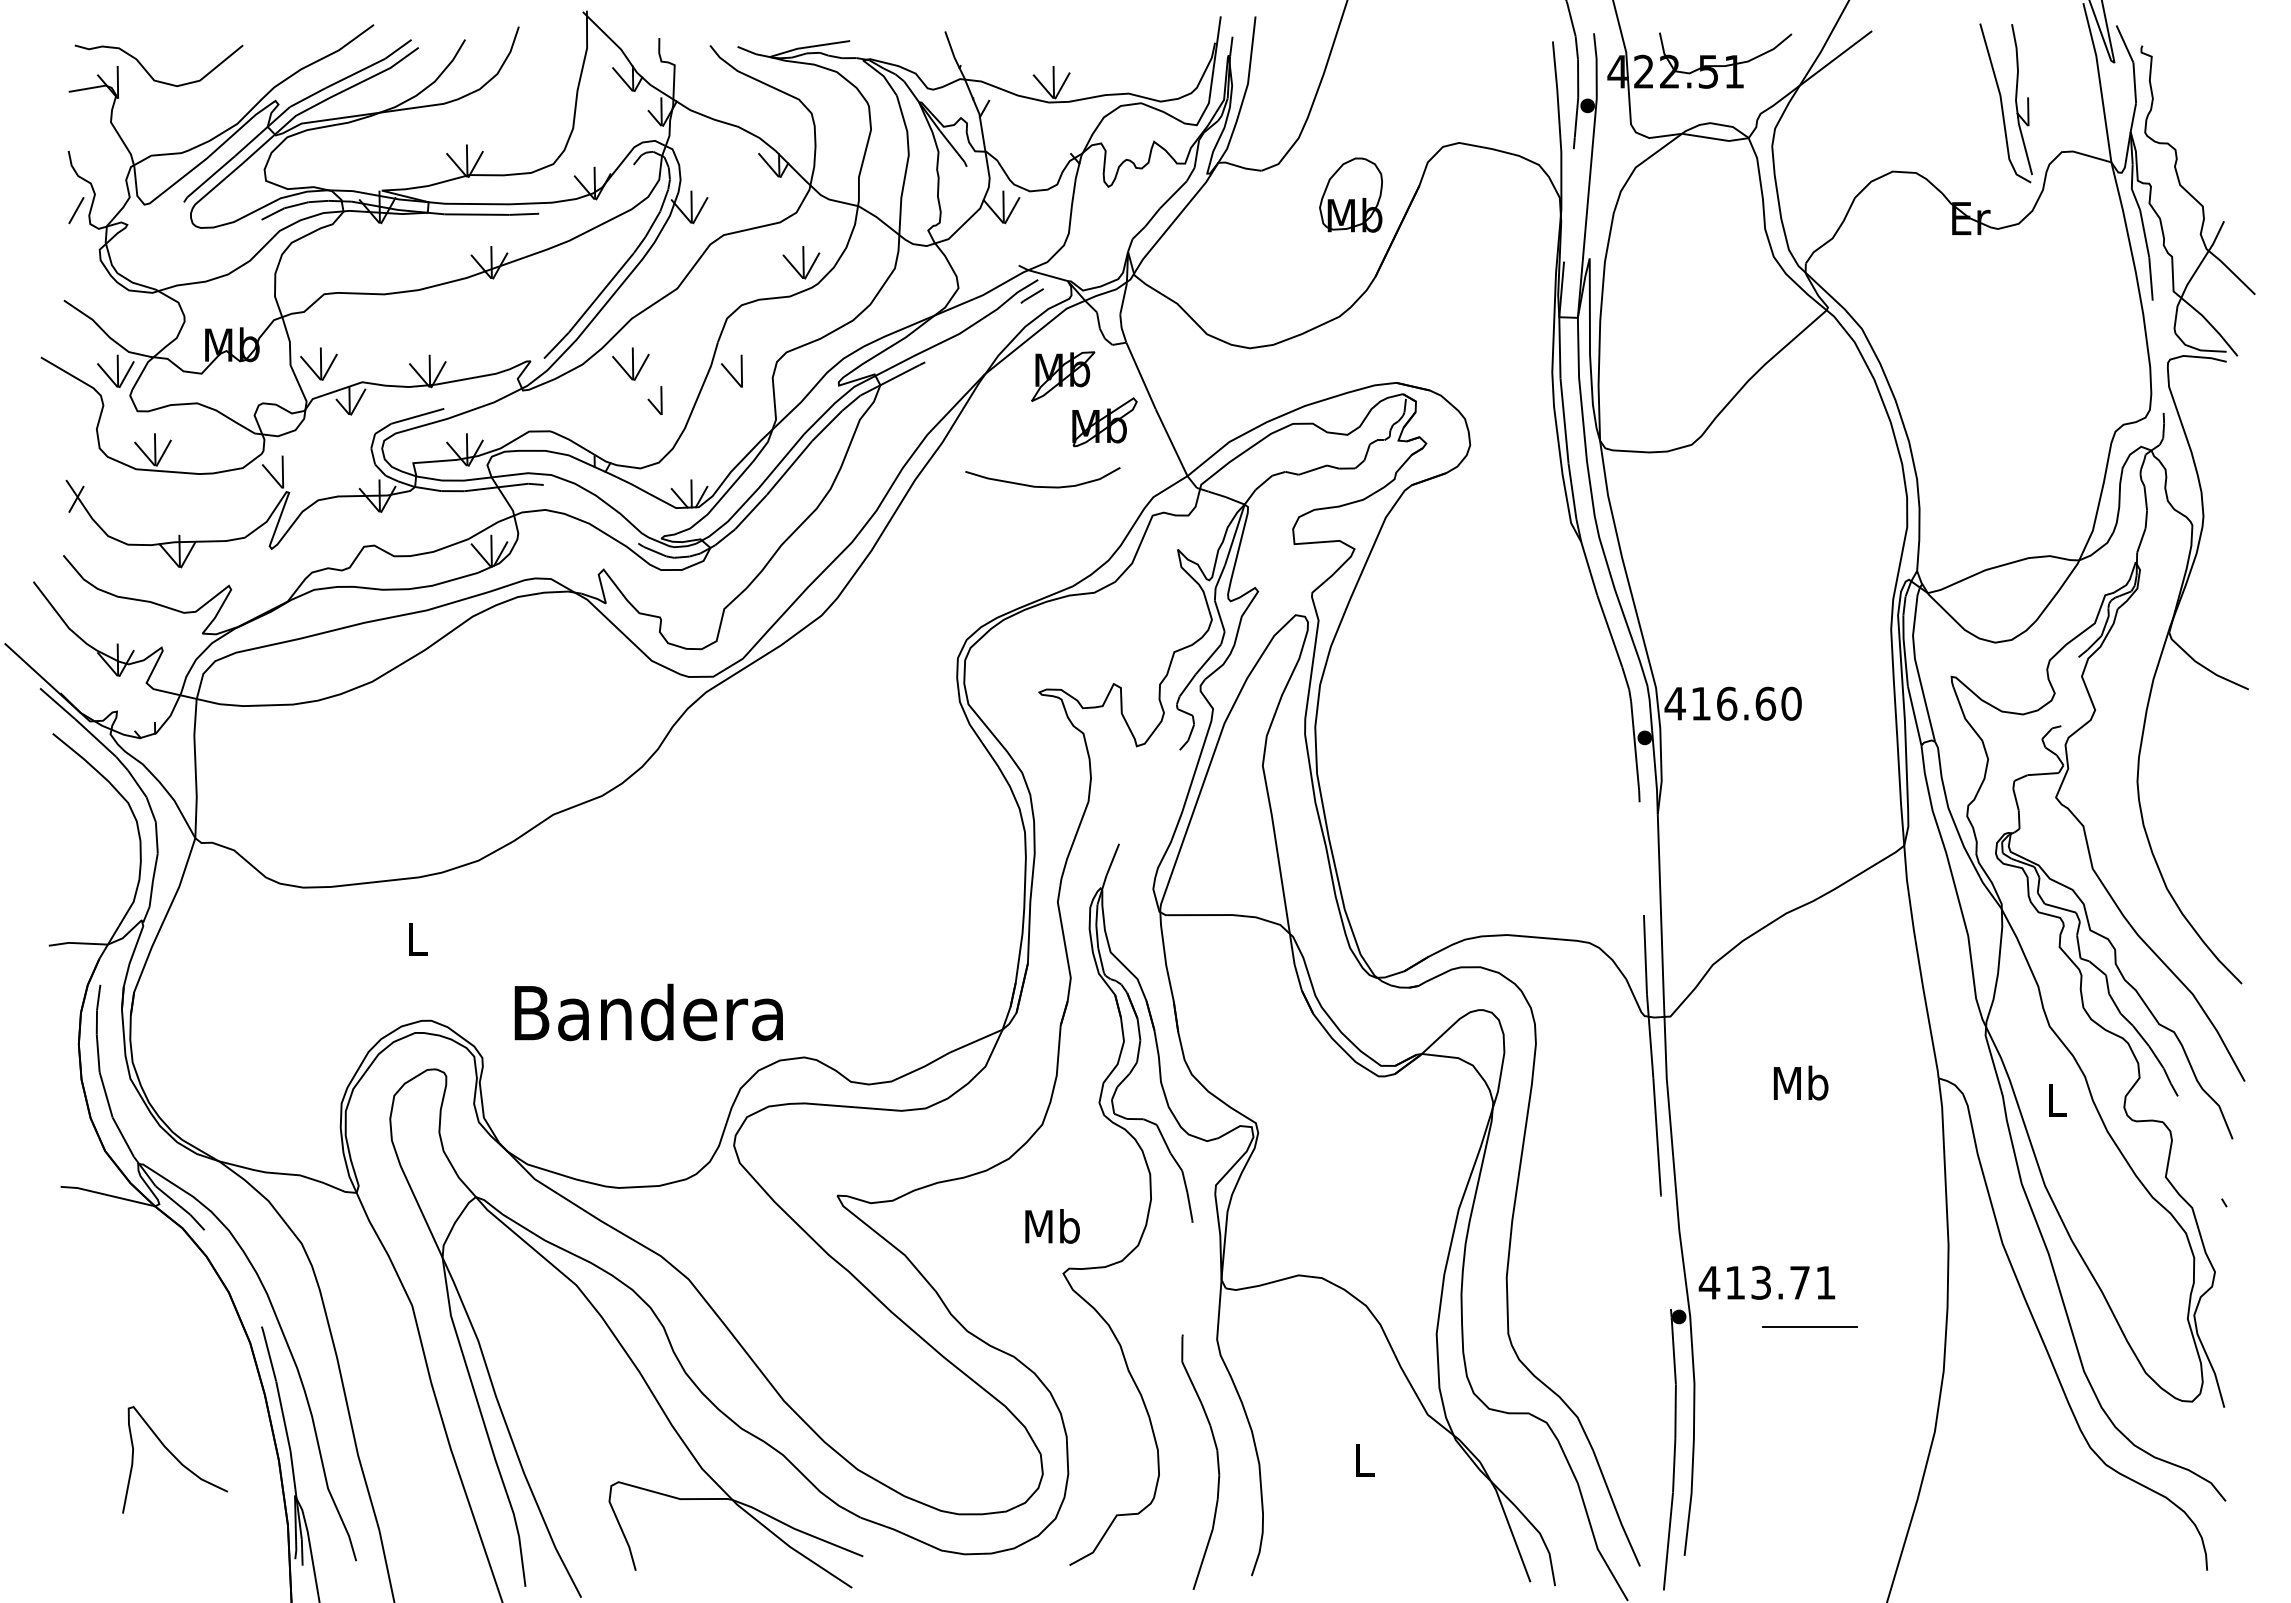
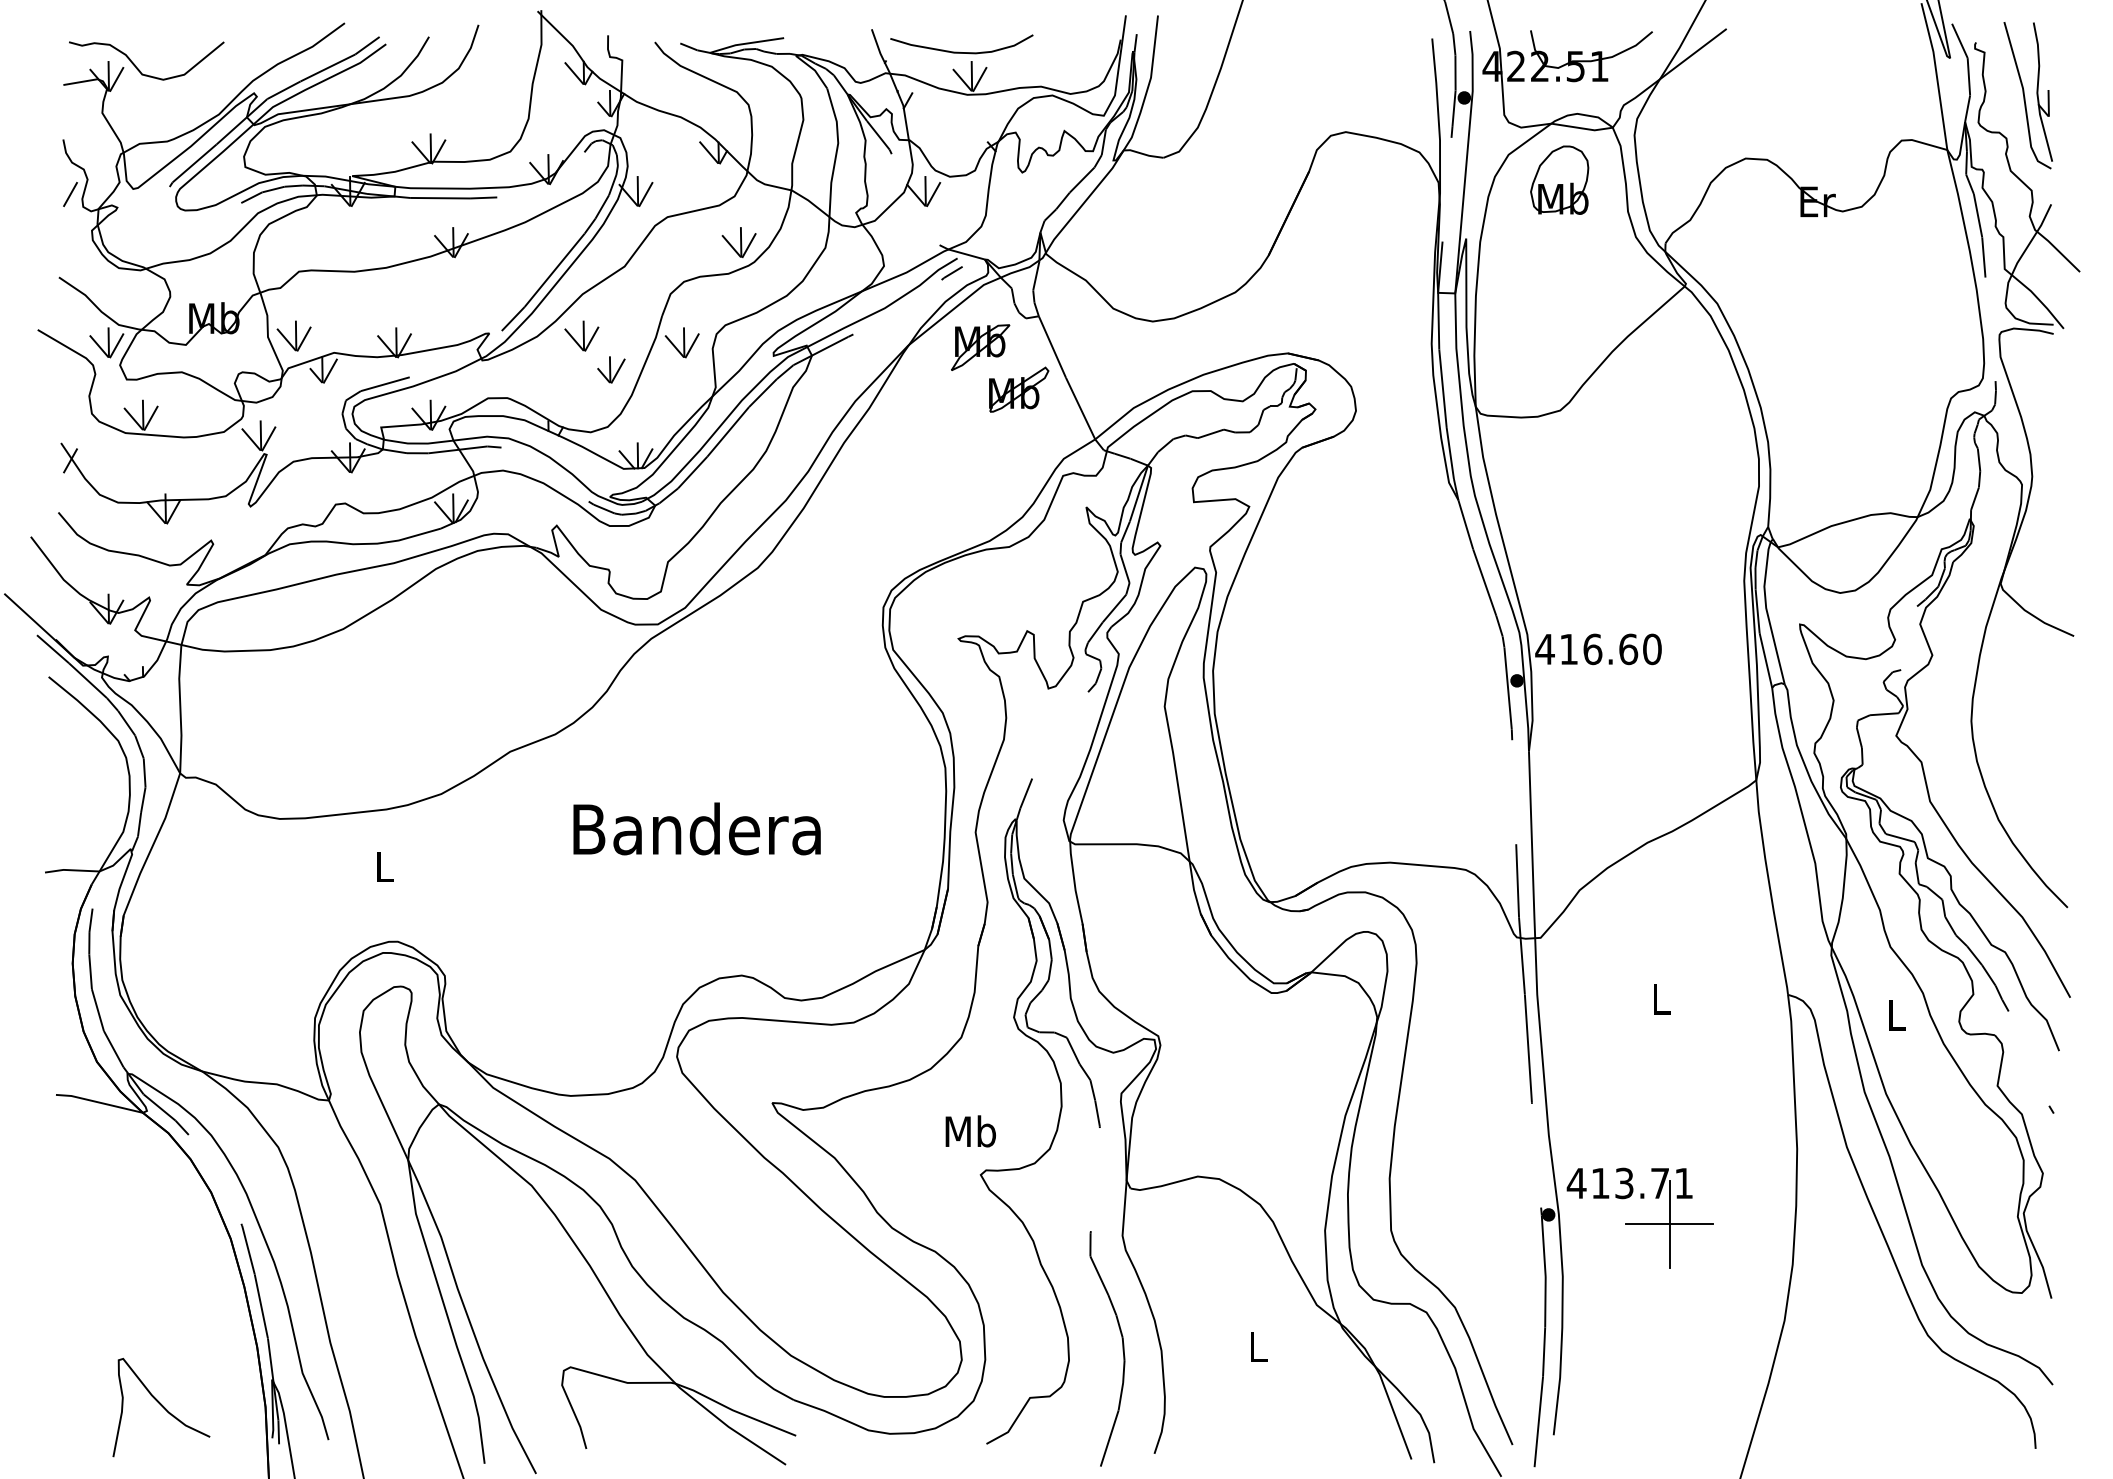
line: (126, 85) -> (116, 79), added
part: (2005, 103) -> (2027, 95), moved
part: (1350, 194) -> (1559, 179), moved
line: (750, 374) -> (692, 345), added
line: (670, 401) -> (618, 370), added
line: (291, 475) -> (268, 438), added
curve: (1042, 486) -> (961, 52), moved
text: (648, 1012) -> (696, 828), moved
text: (1800, 1082) -> (1660, 998), Mb -> L
line: (1810, 1327) -> (1669, 1224), added
curve: (174, 1458) -> (160, 1406), moved

